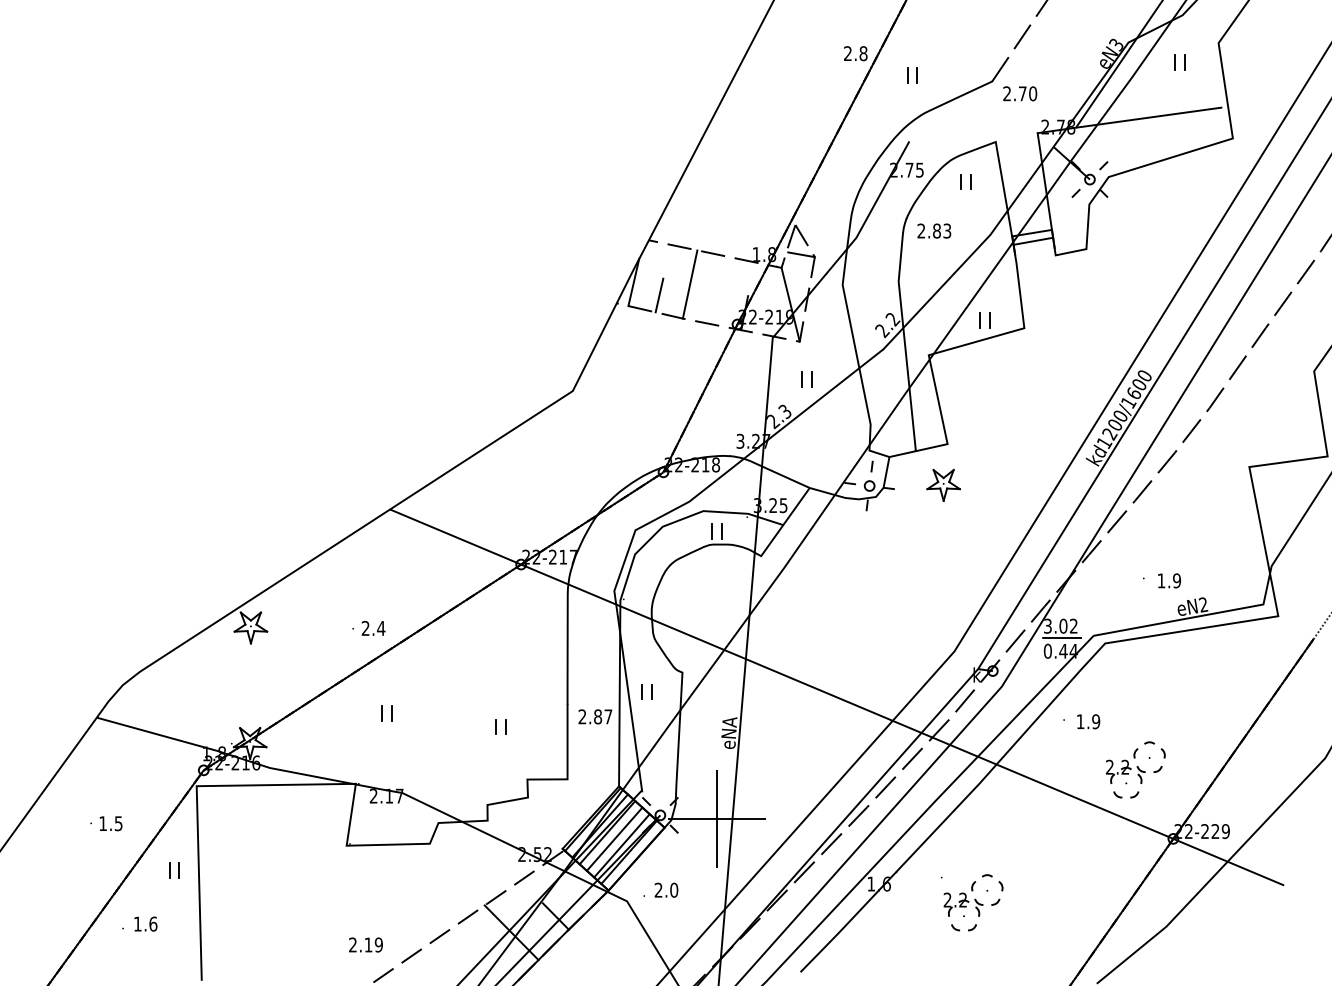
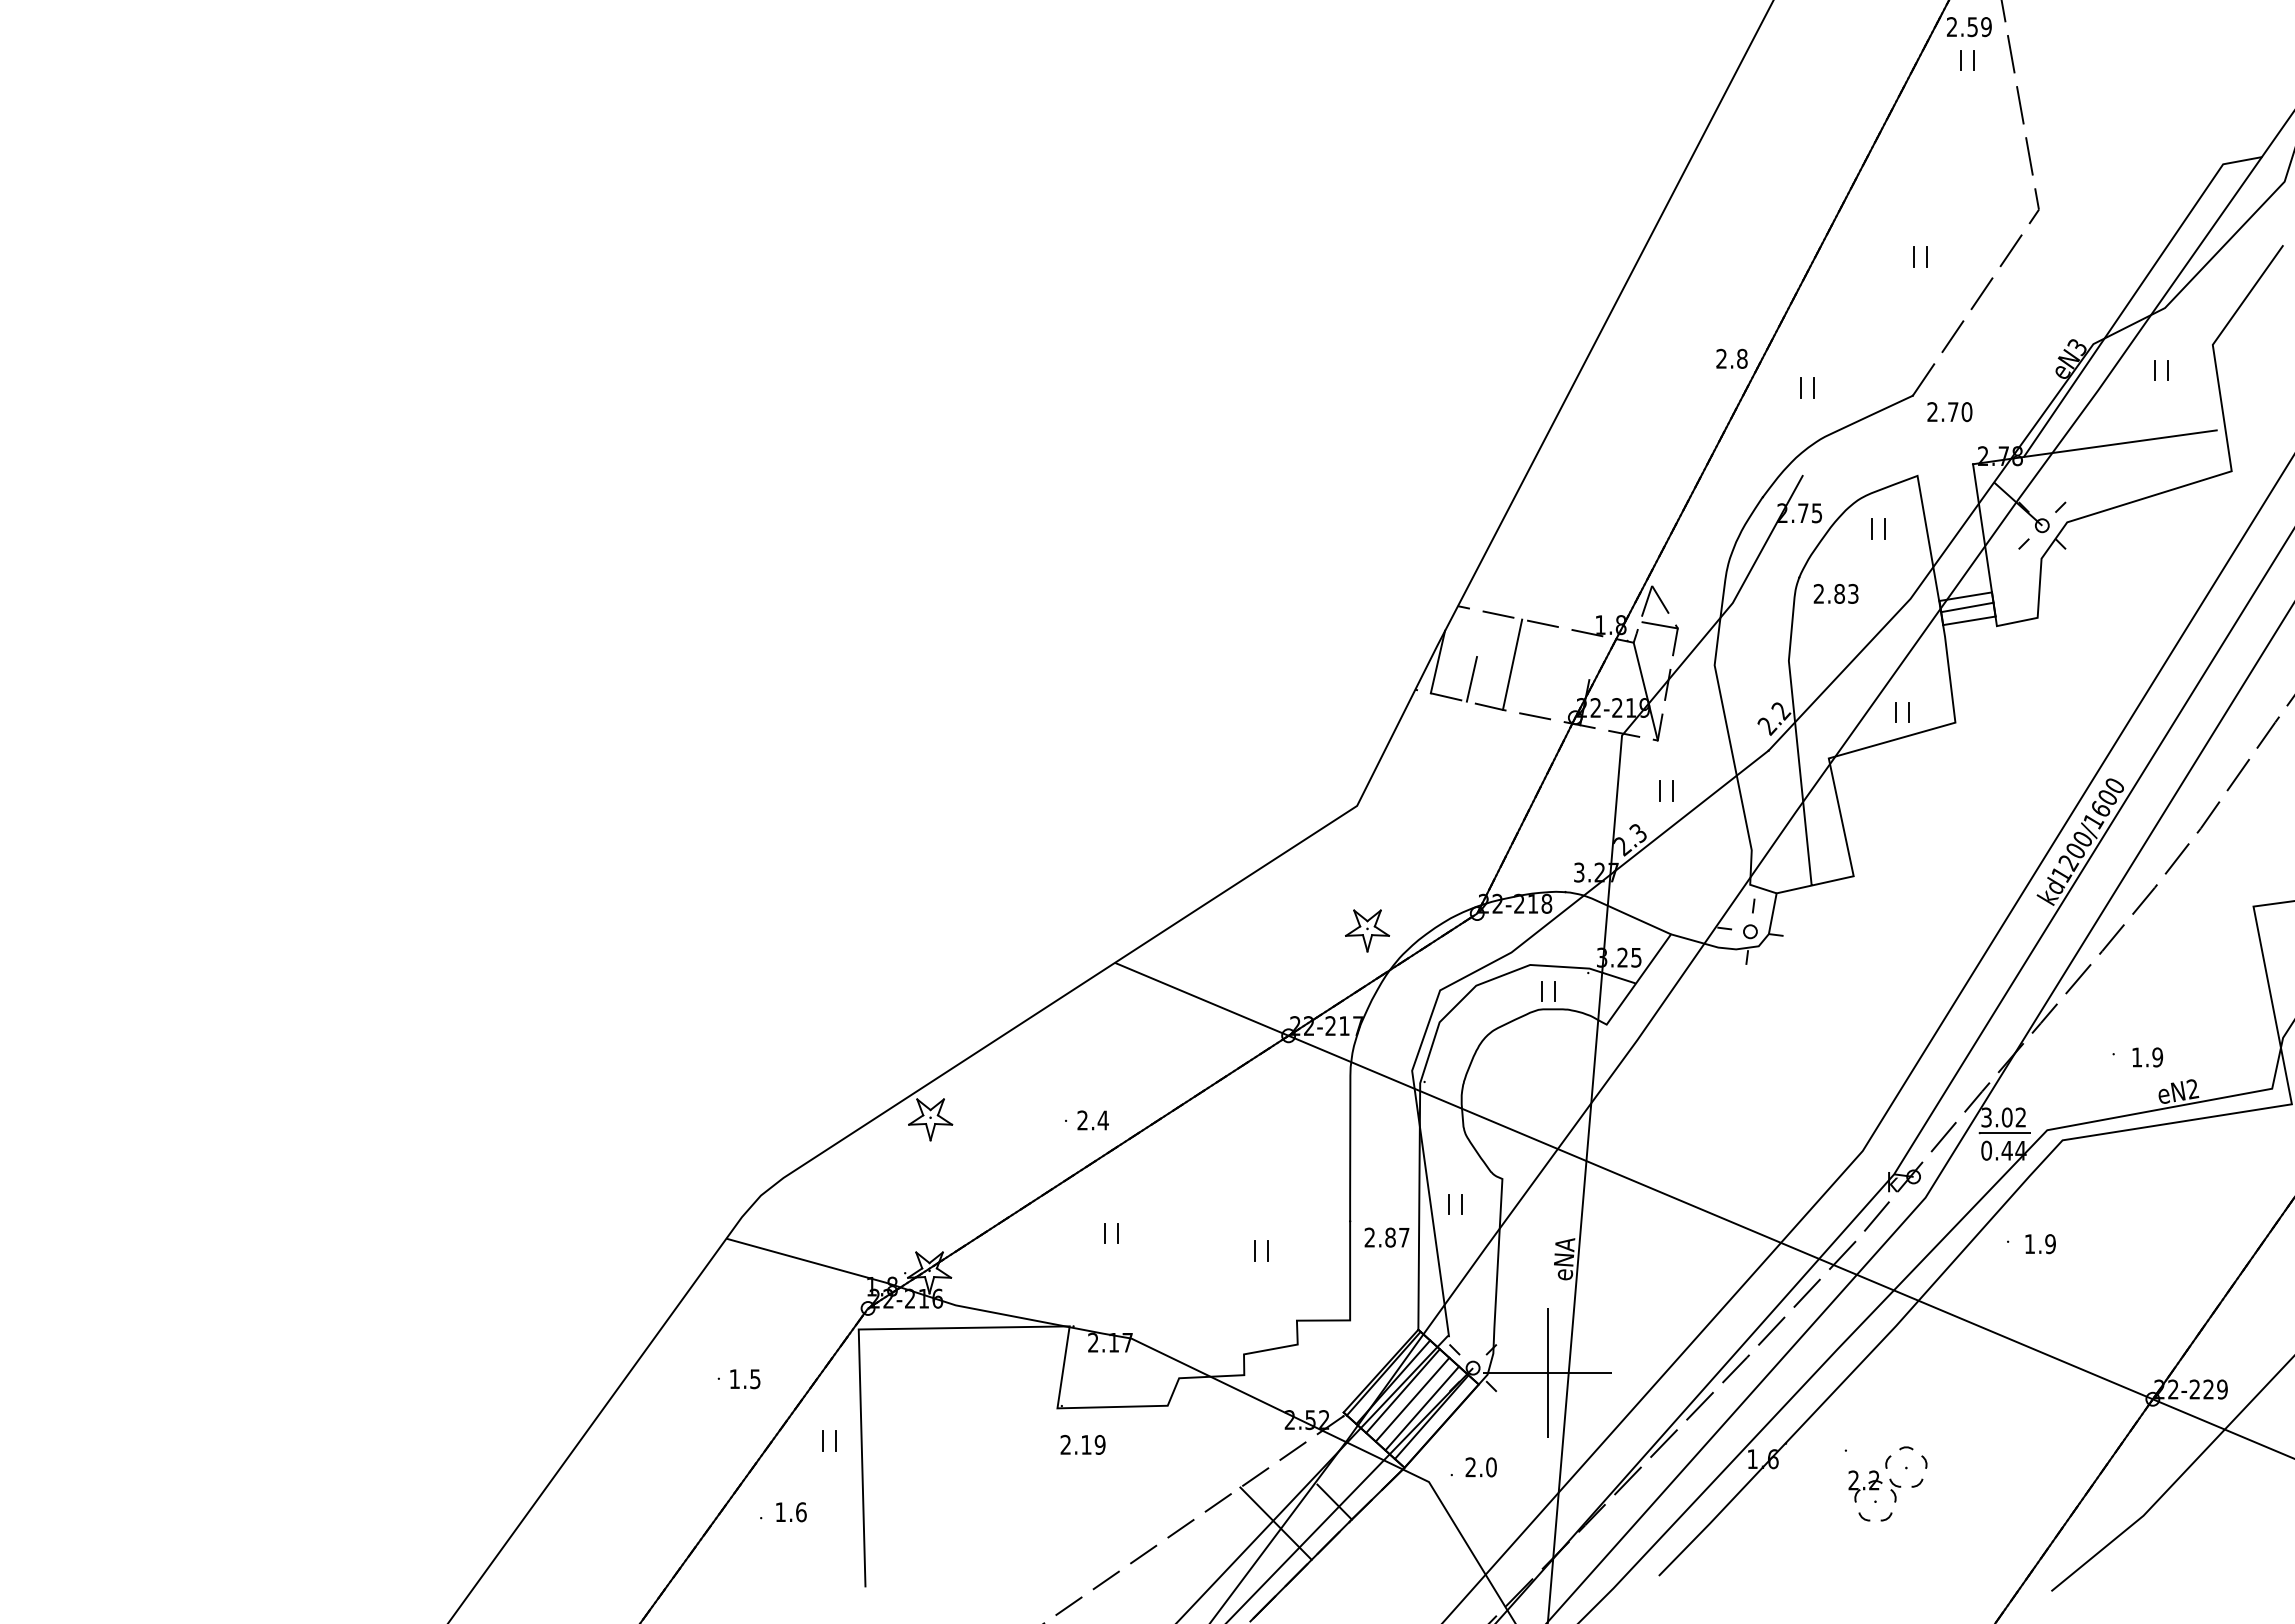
line: (1034, 251) -> (1969, 620), added
part: (943, 485) -> (1367, 930), moved
part: (1135, 769) -> (2102, 1307), removed
text: (365, 944) -> (1082, 1444), moved

